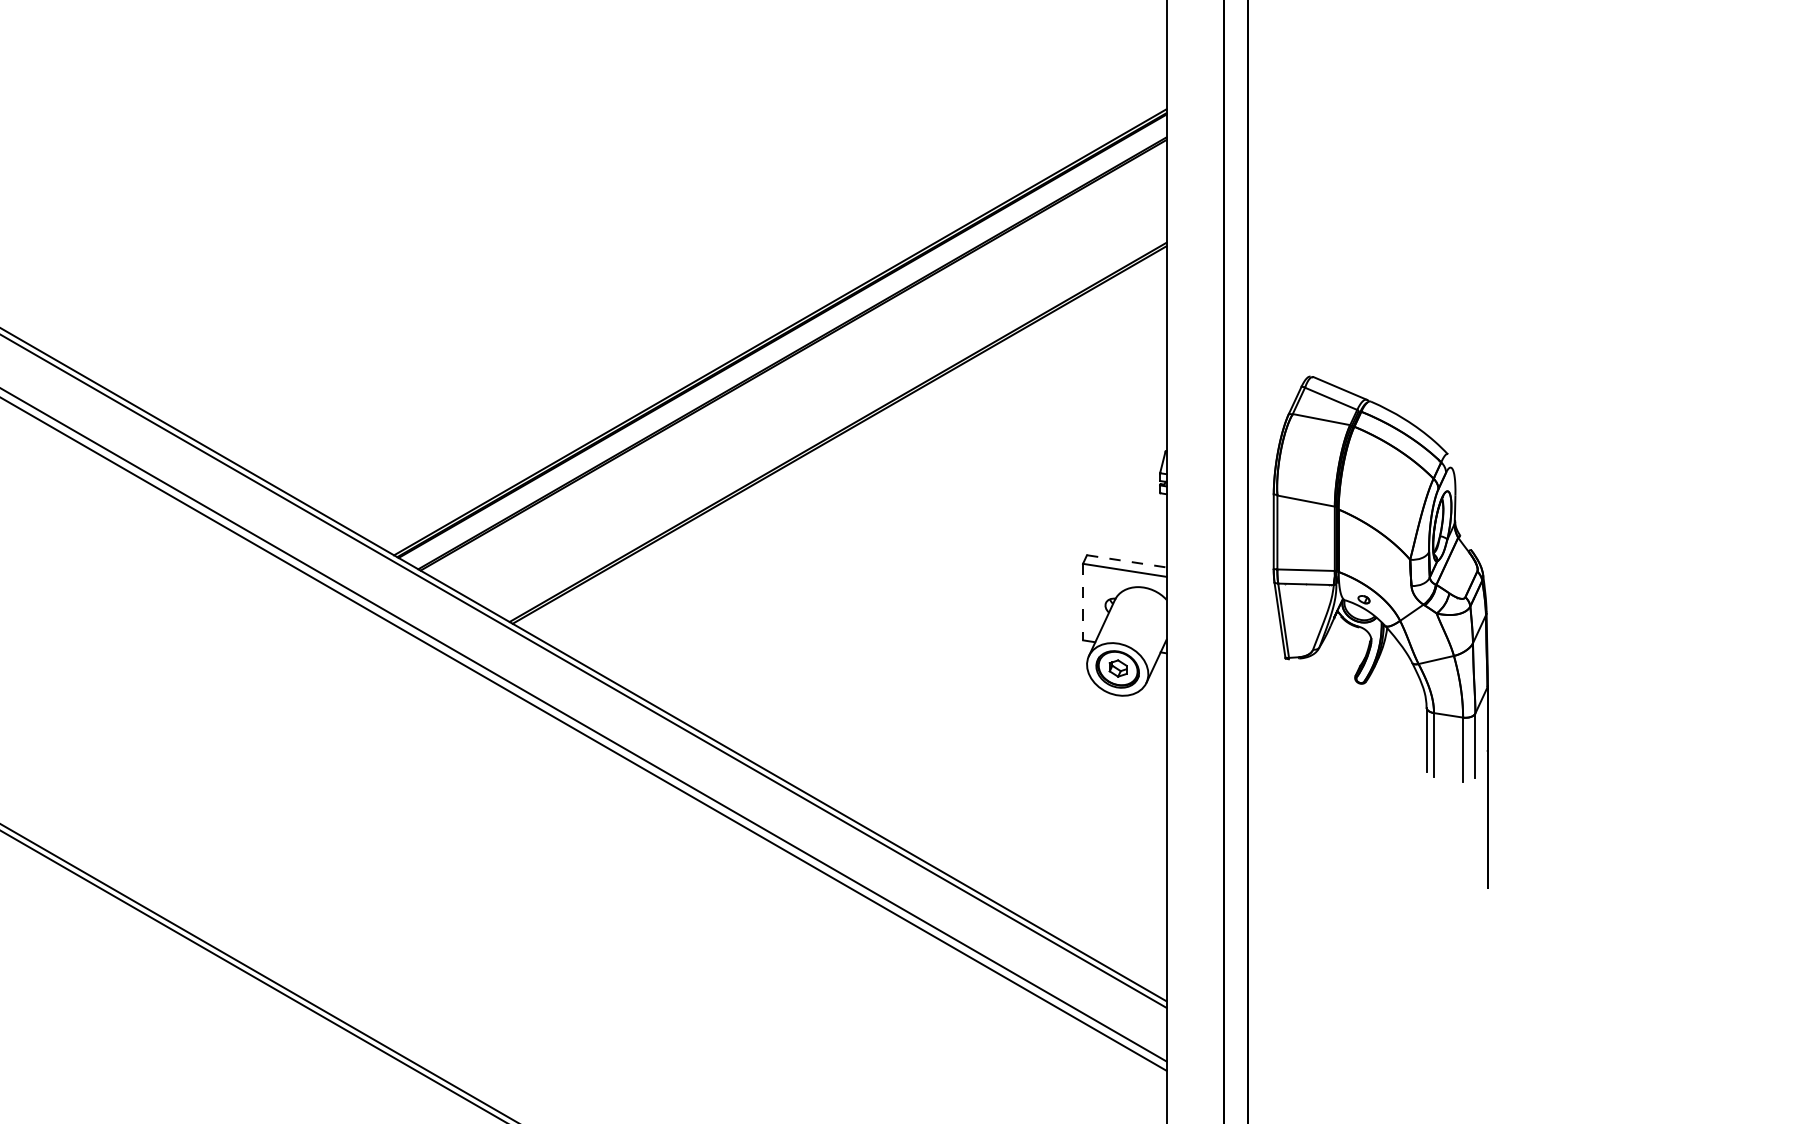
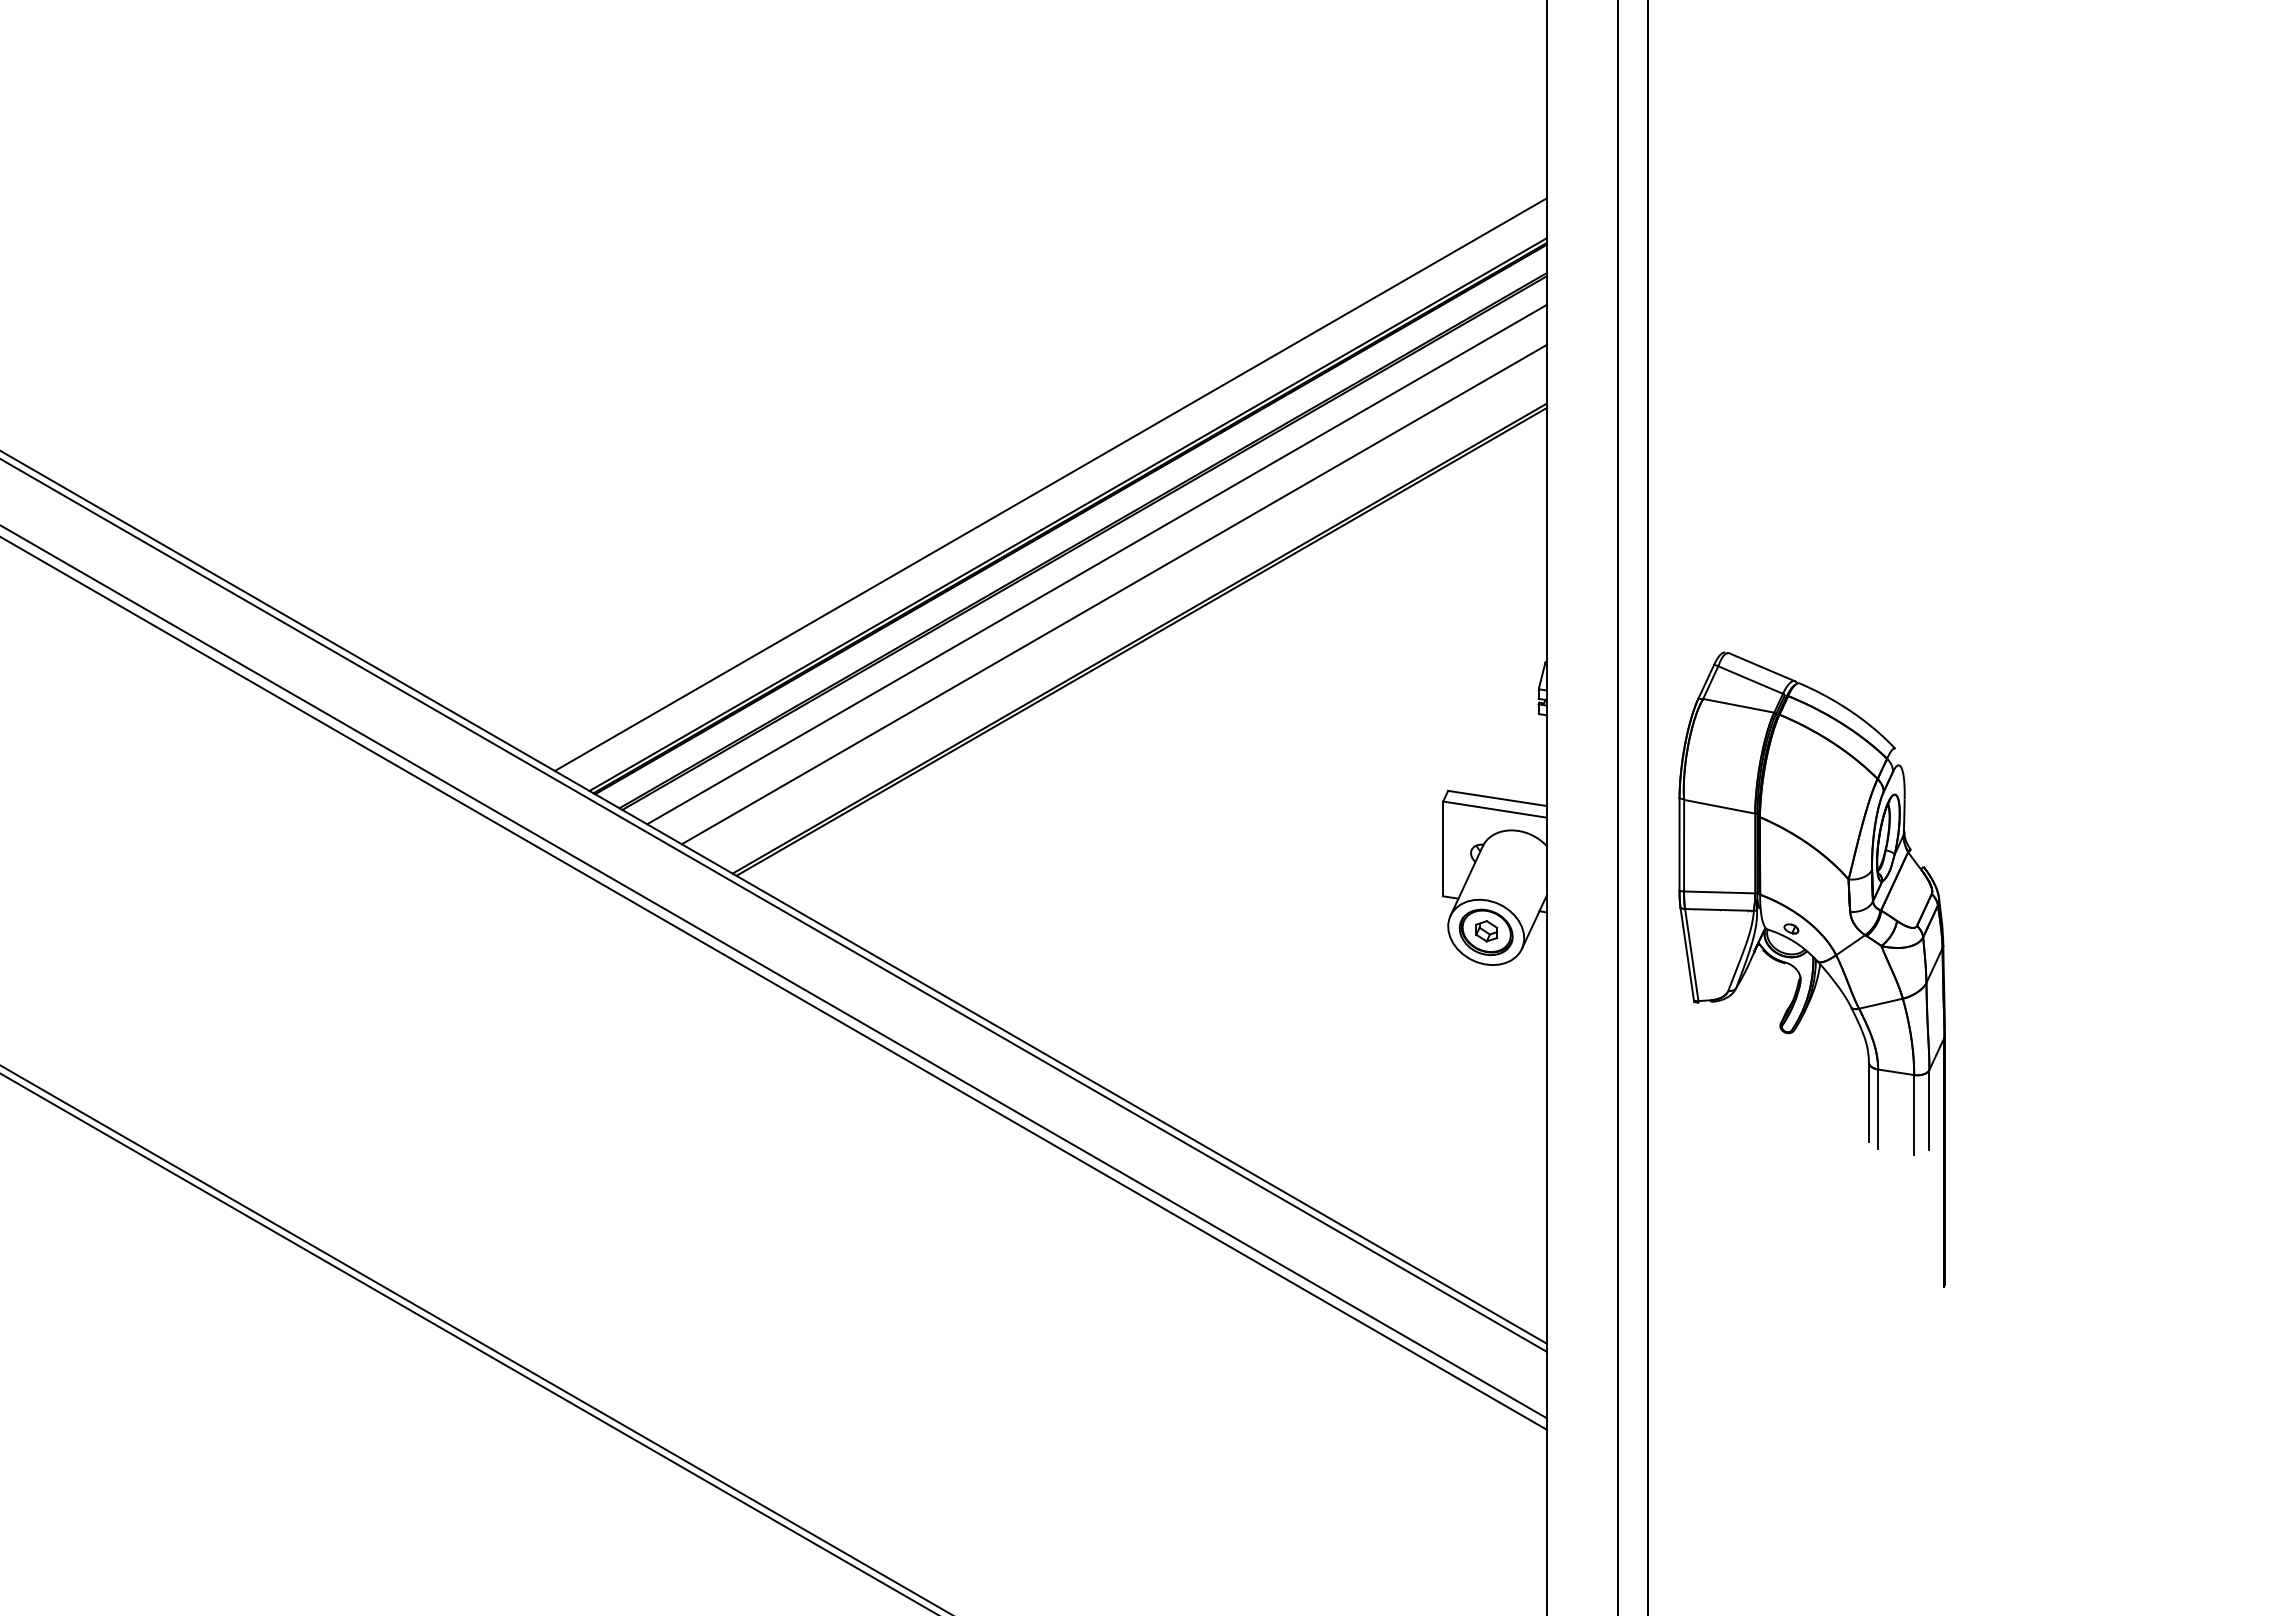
line: (766, 307) -> (1050, 484), added
line: (803, 372) -> (1096, 564), added
line: (816, 396) -> (1113, 594), added
line: (1126, 561) -> (1497, 798), dashed -> solid
line: (1083, 602) -> (1443, 849), dashed -> solid
part: (1380, 632) -> (1811, 969), moved

